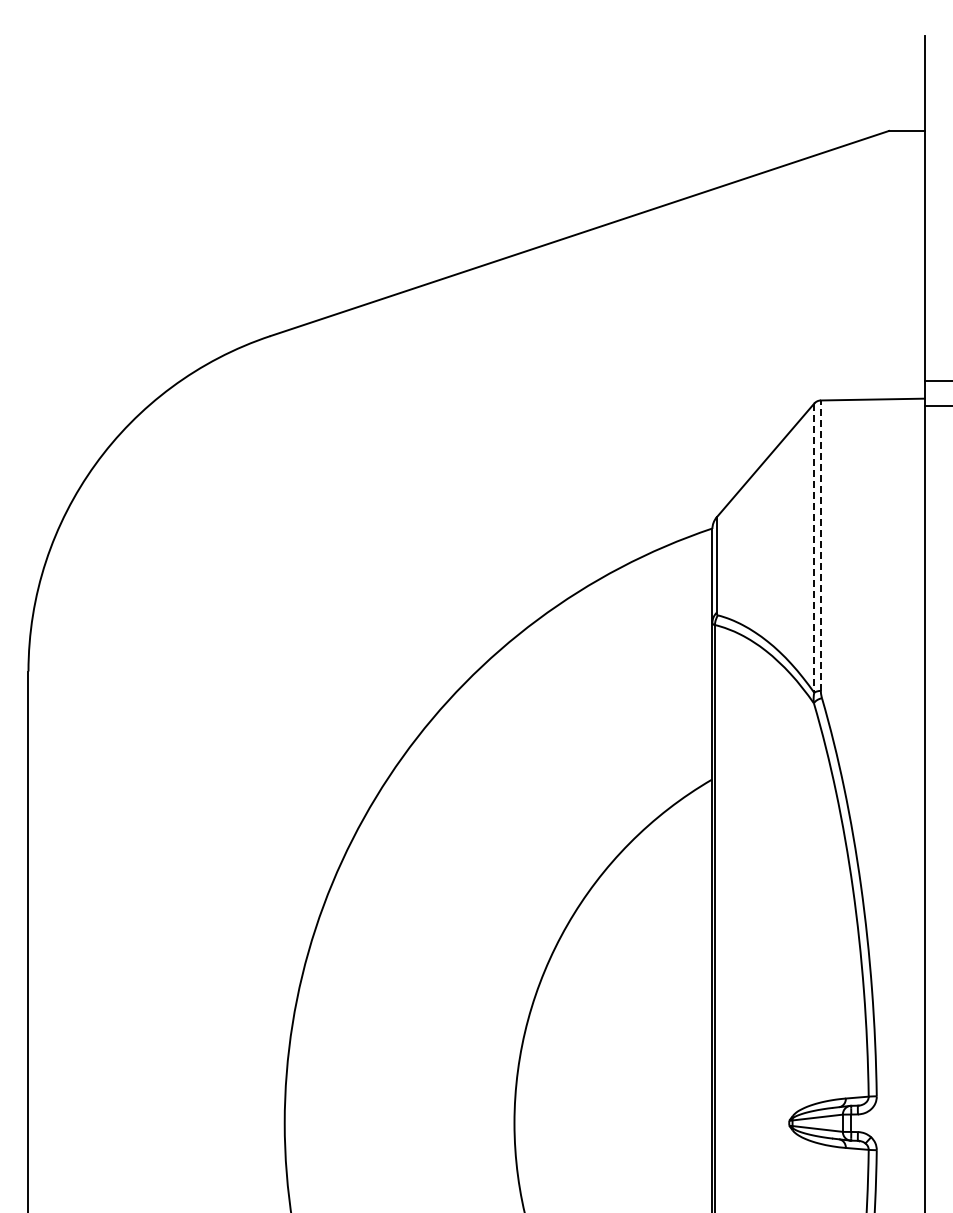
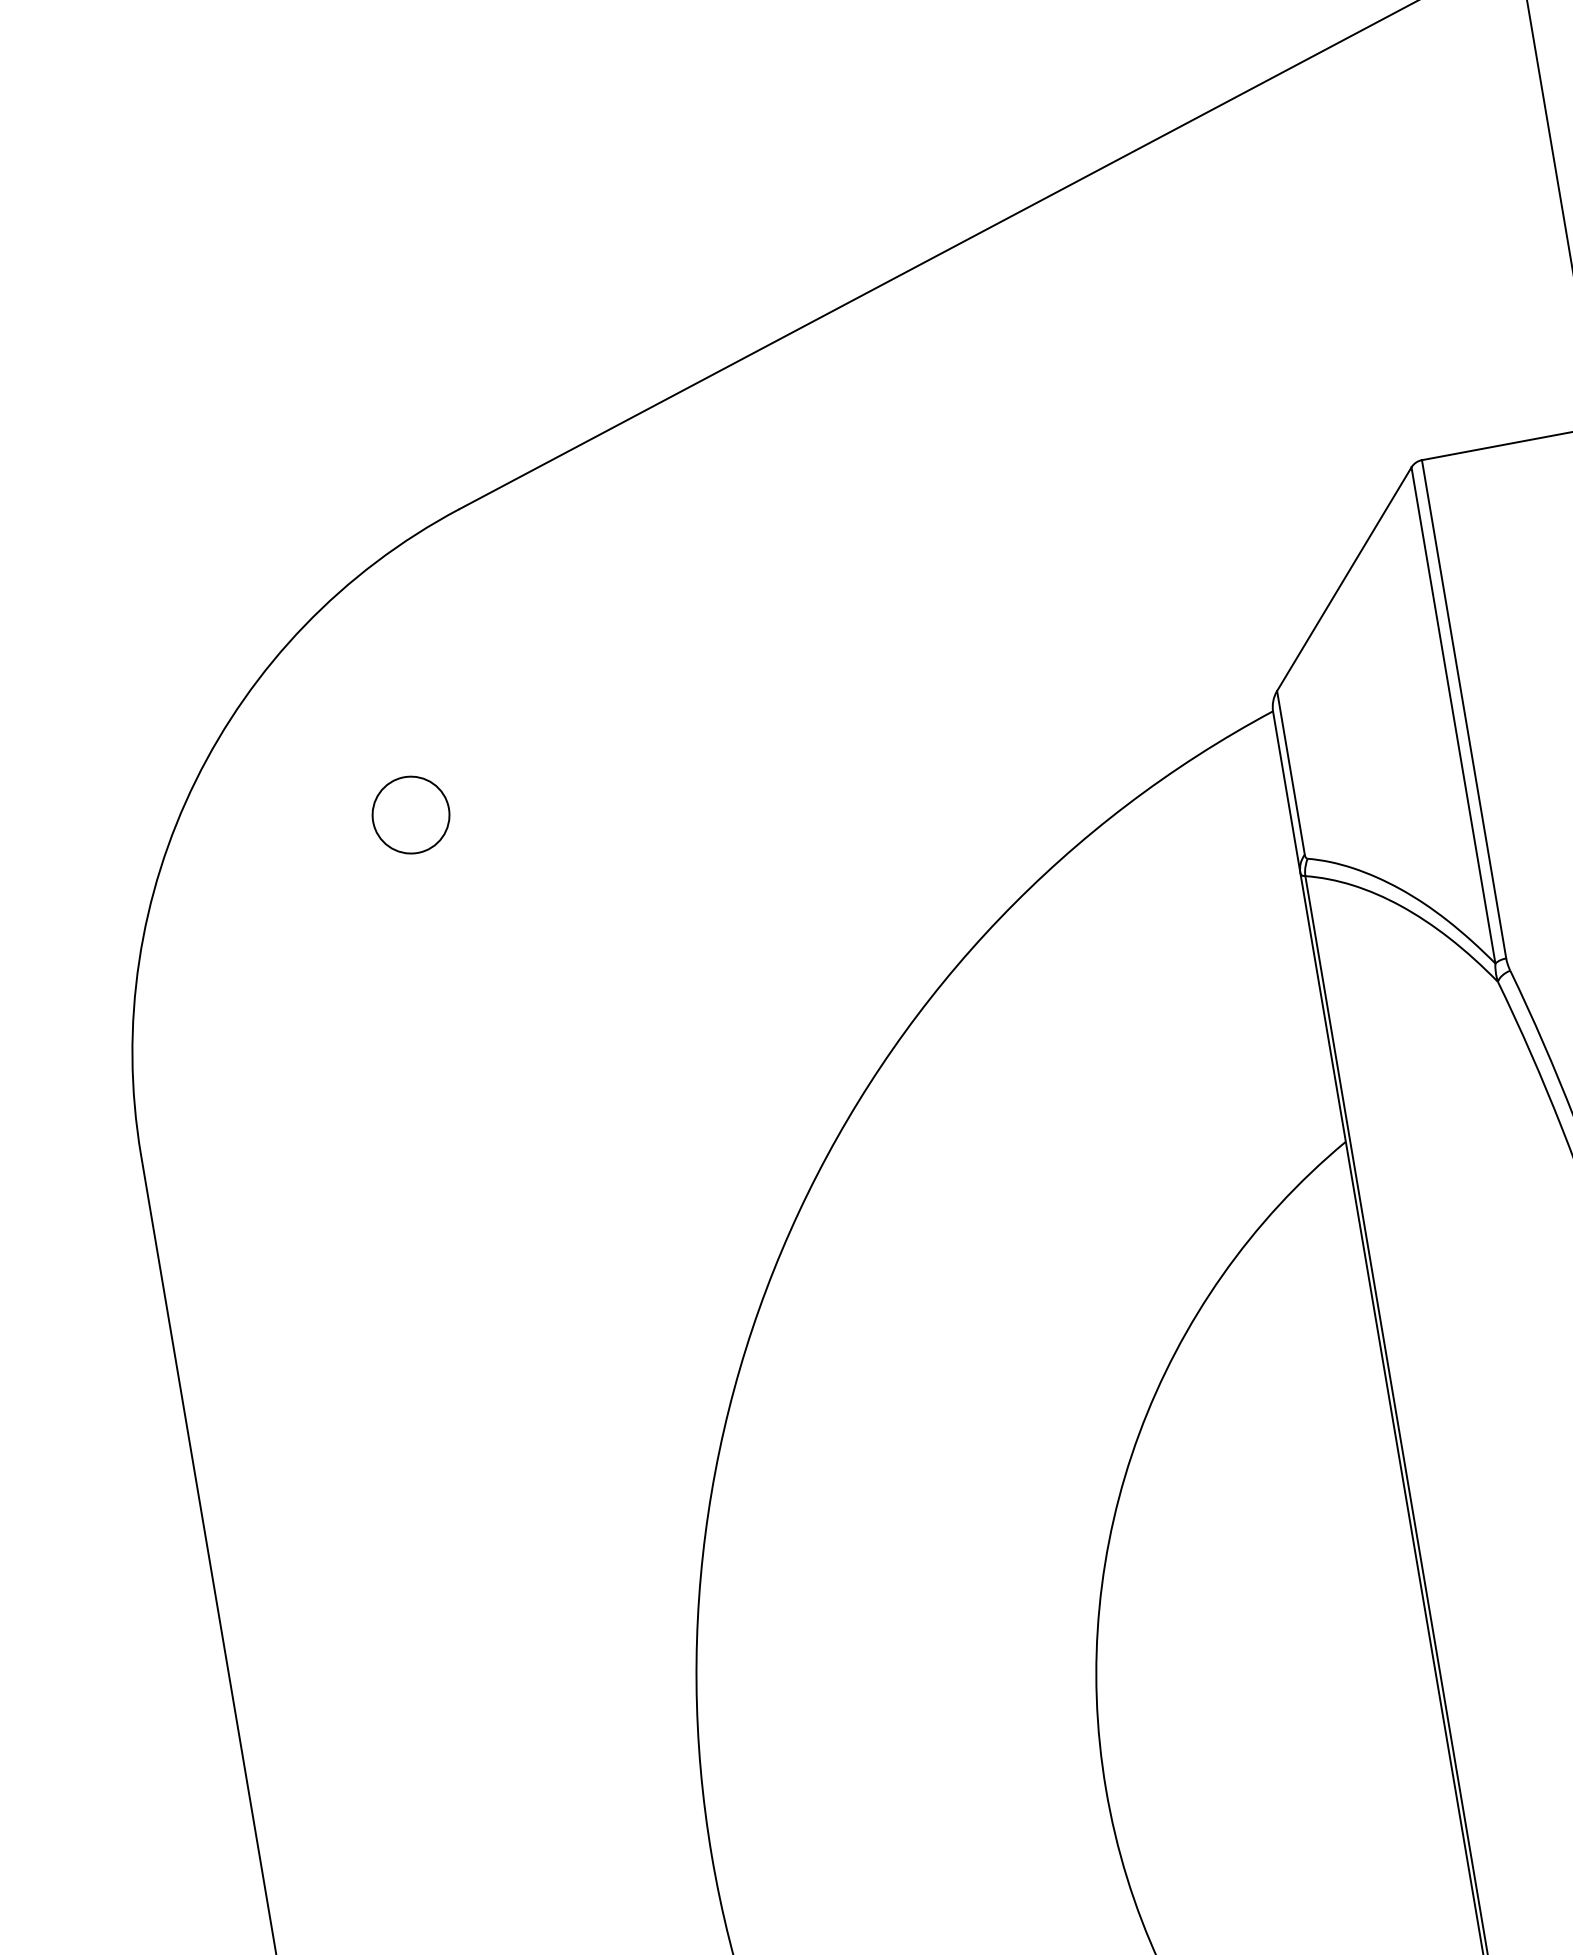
circle: (213, 504) -> (410, 814), added
line: (820, 545) -> (1463, 709), dashed -> solid
line: (814, 548) -> (1453, 715), dashed -> solid

